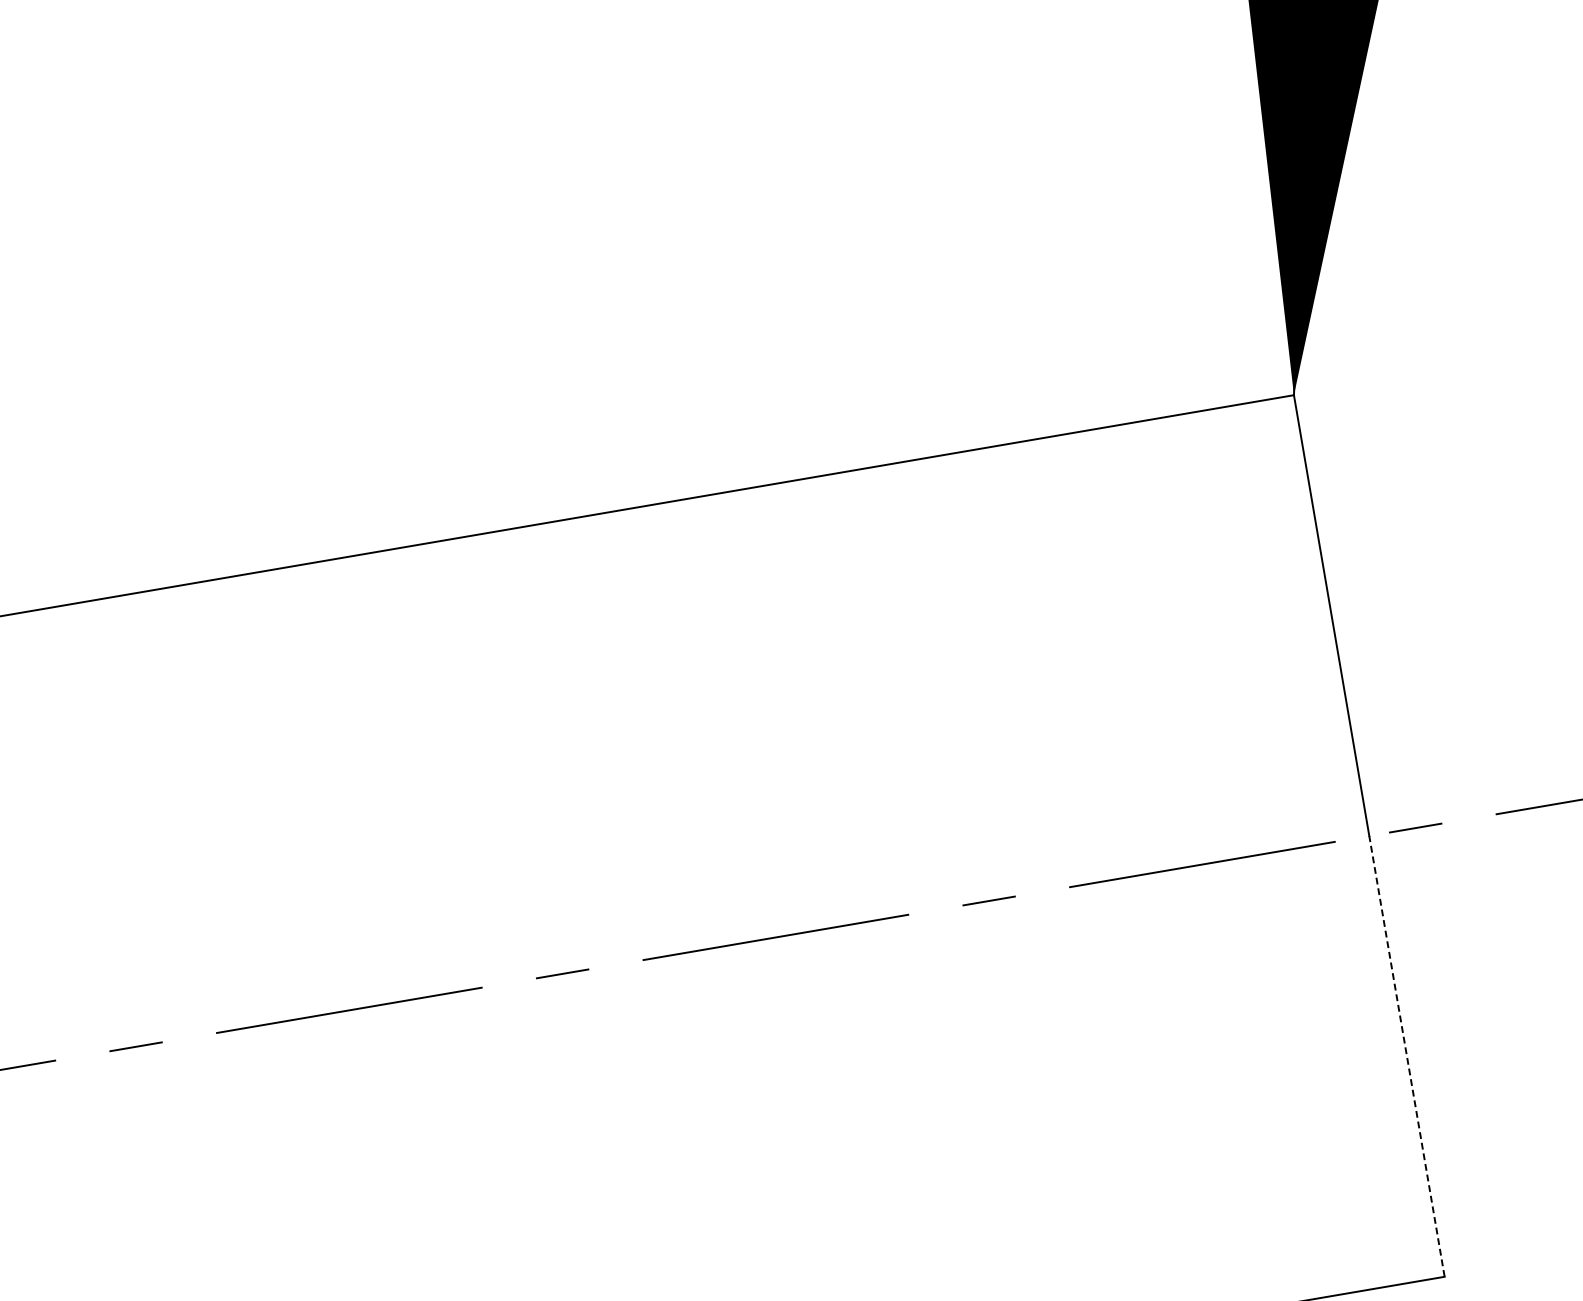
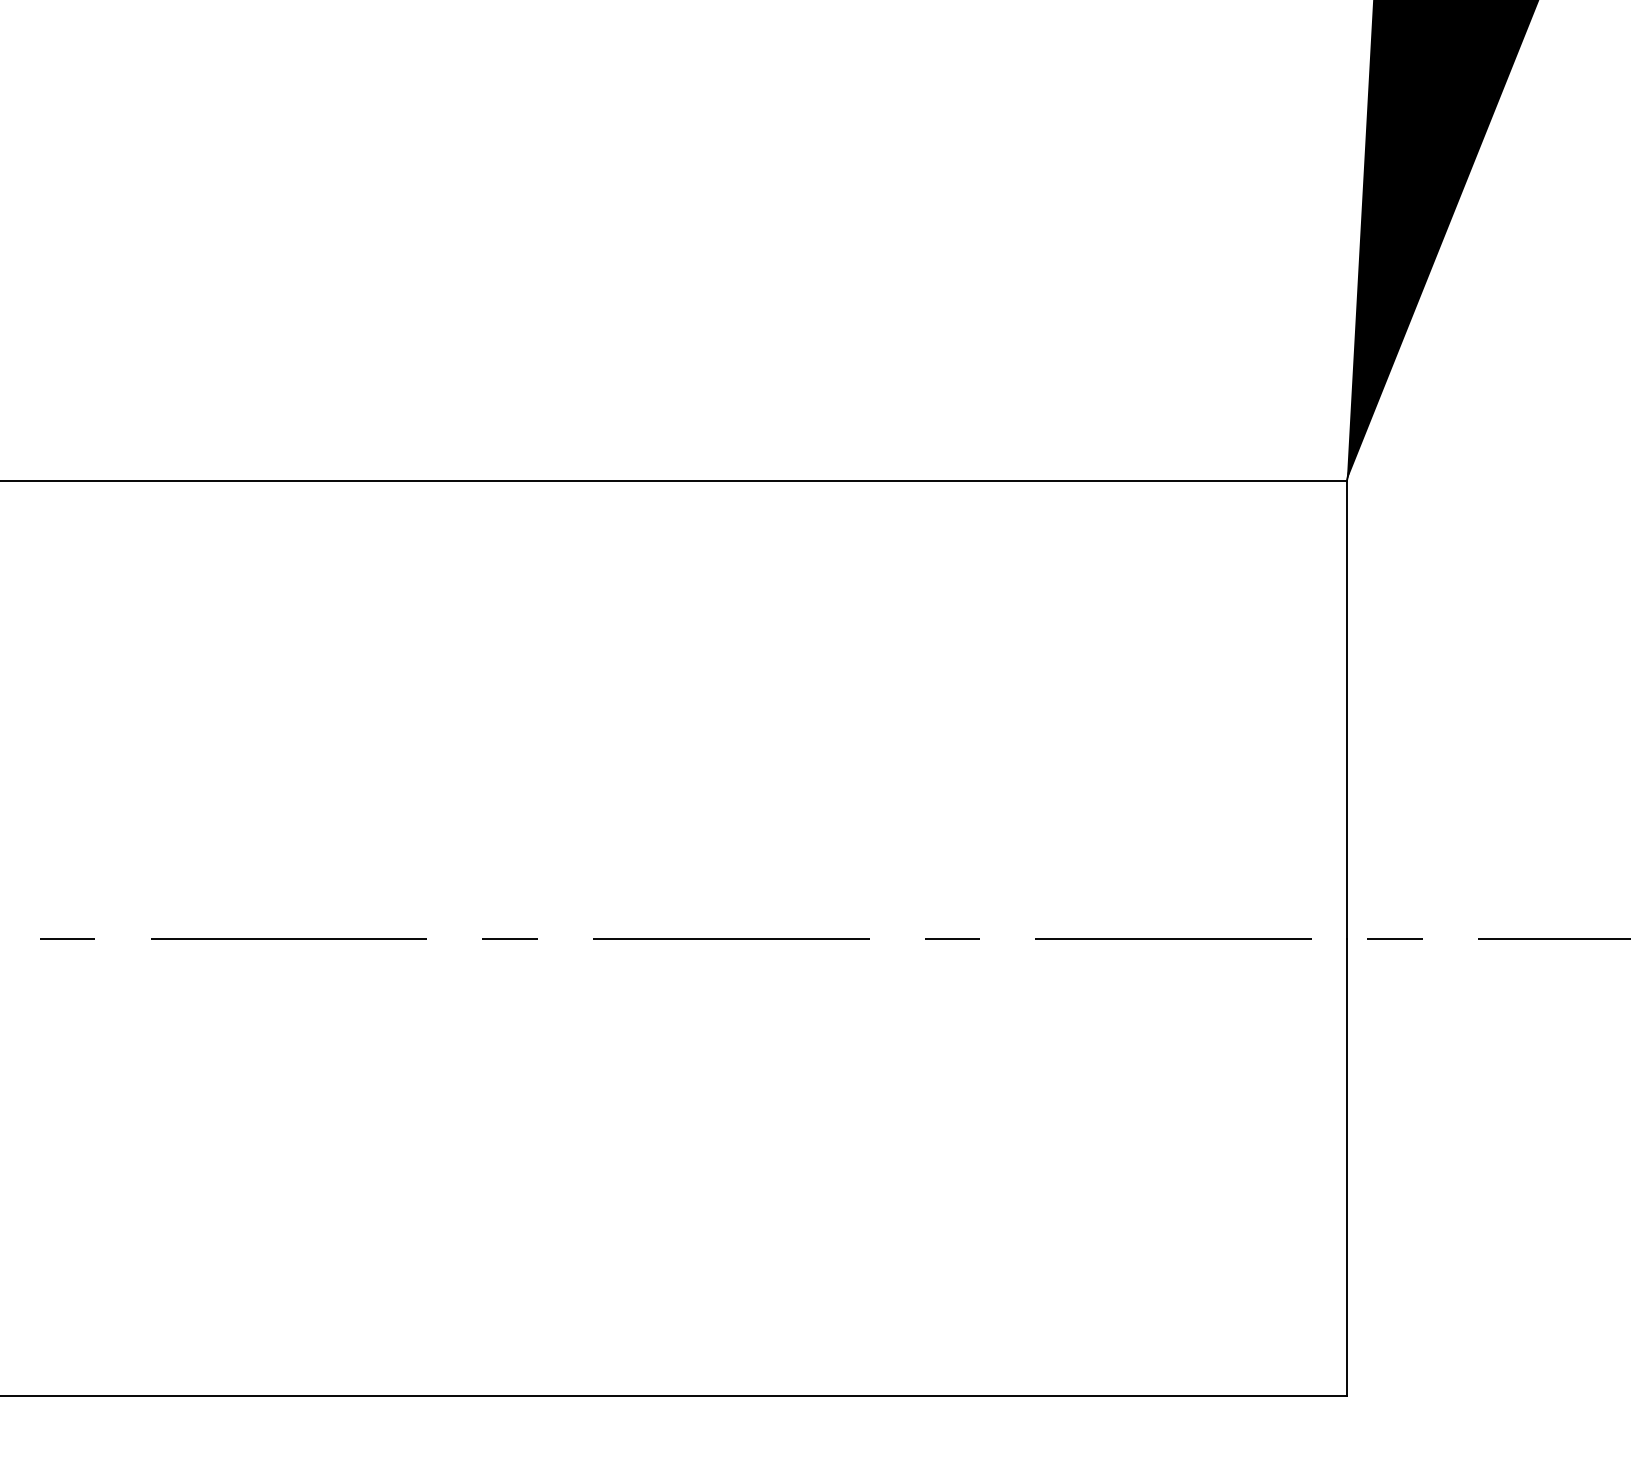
line: (1406, 1056) -> (1346, 1167), dashed -> solid

